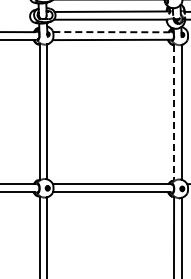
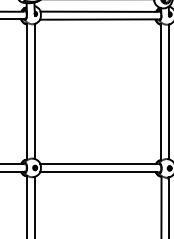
line: (111, 32) -> (98, 12), dashed -> solid
line: (173, 112) -> (160, 92), dashed -> solid

